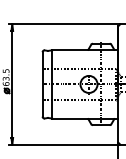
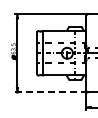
line: (64, 144) -> (51, 92), solid -> dashed

